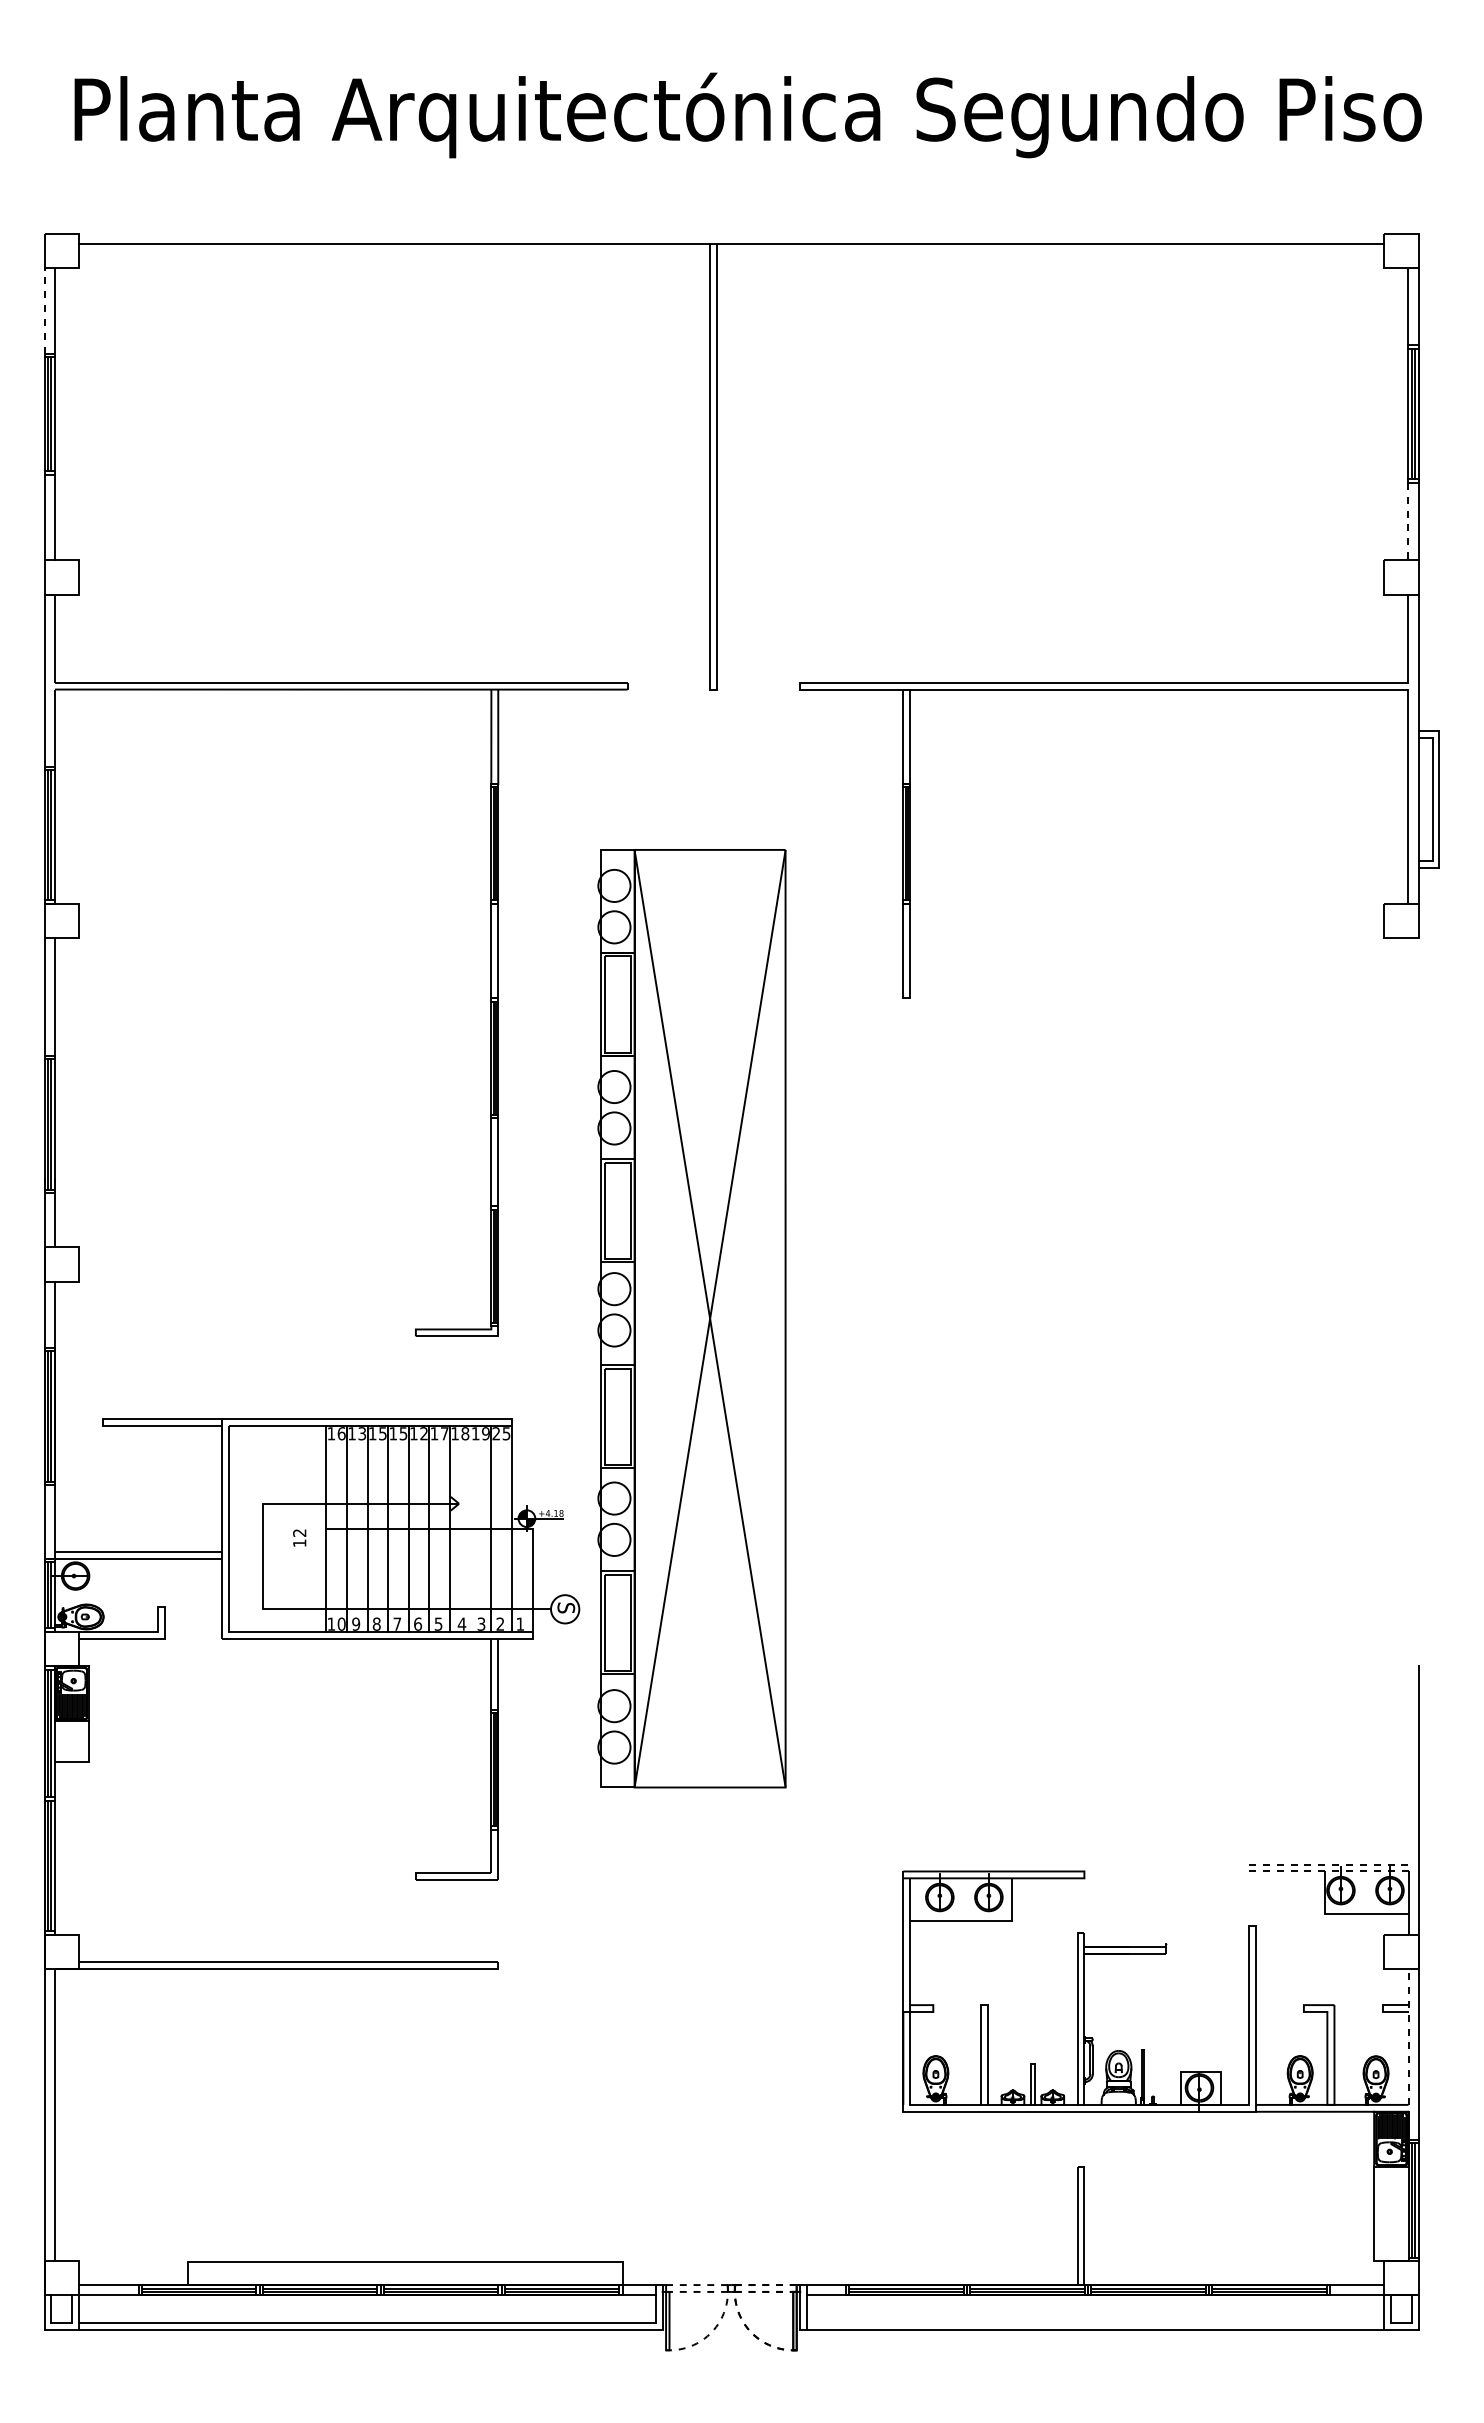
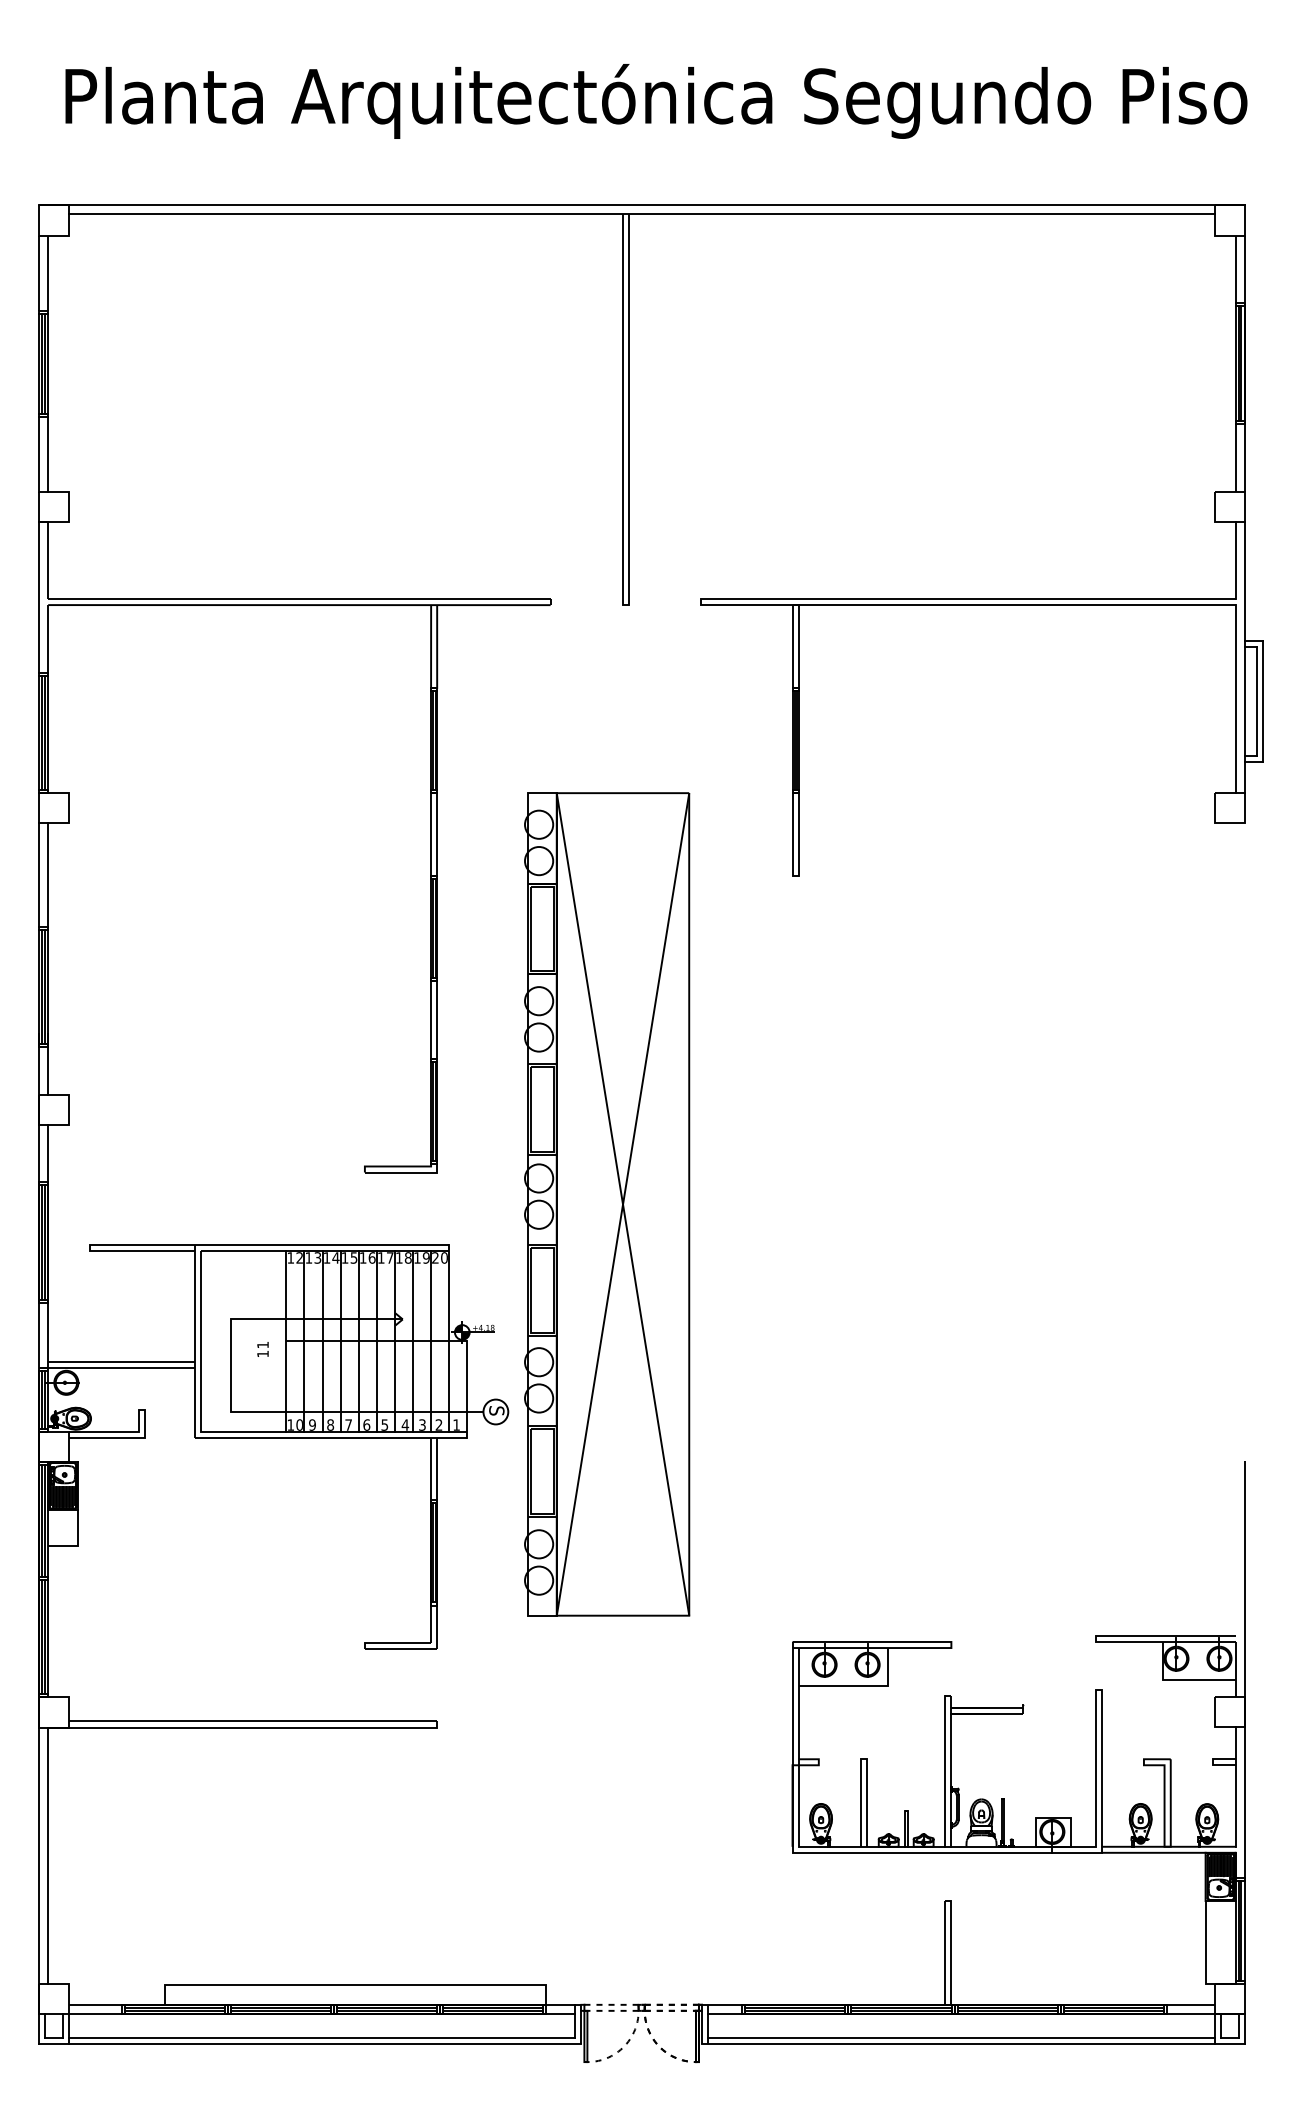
line: (731, 233) -> (641, 205), added
line: (44, 311) -> (39, 273), dashed -> solid
line: (1408, 521) -> (1235, 457), dashed -> solid
part: (691, 1318) -> (606, 1204), moved
text: (341, 1433) -> (299, 1257), 16 -> 12
text: (382, 1433) -> (335, 1257), 15 -> 14
text: (423, 1433) -> (371, 1257), 12 -> 16
text: (506, 1433) -> (444, 1257), 25 -> 20
line: (470, 1528) -> (412, 1341), added
text: (299, 1532) -> (262, 1344), 12 -> 11
line: (1248, 1867) -> (1095, 1638), dashed -> solid
line: (1408, 2036) -> (1235, 1786), dashed -> solid
line: (1095, 2322) -> (961, 2037), added

